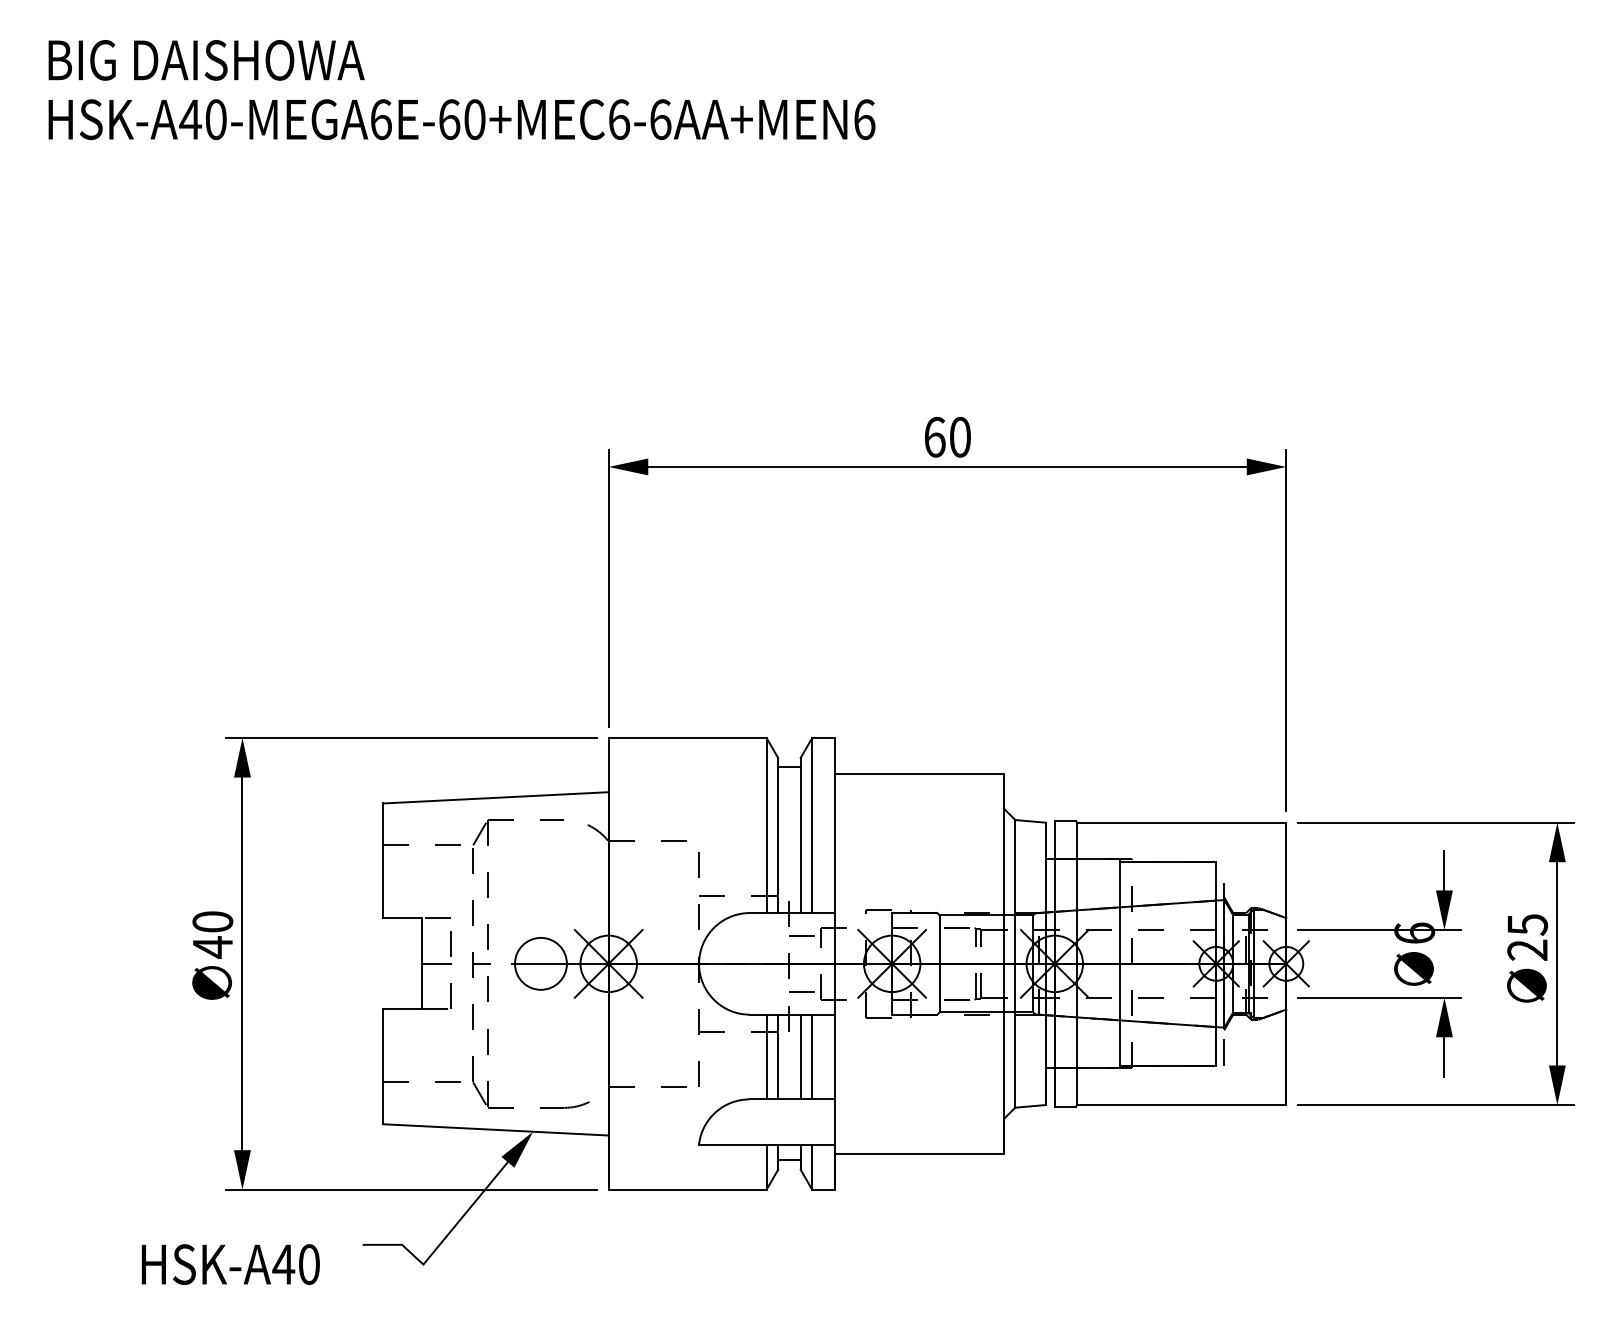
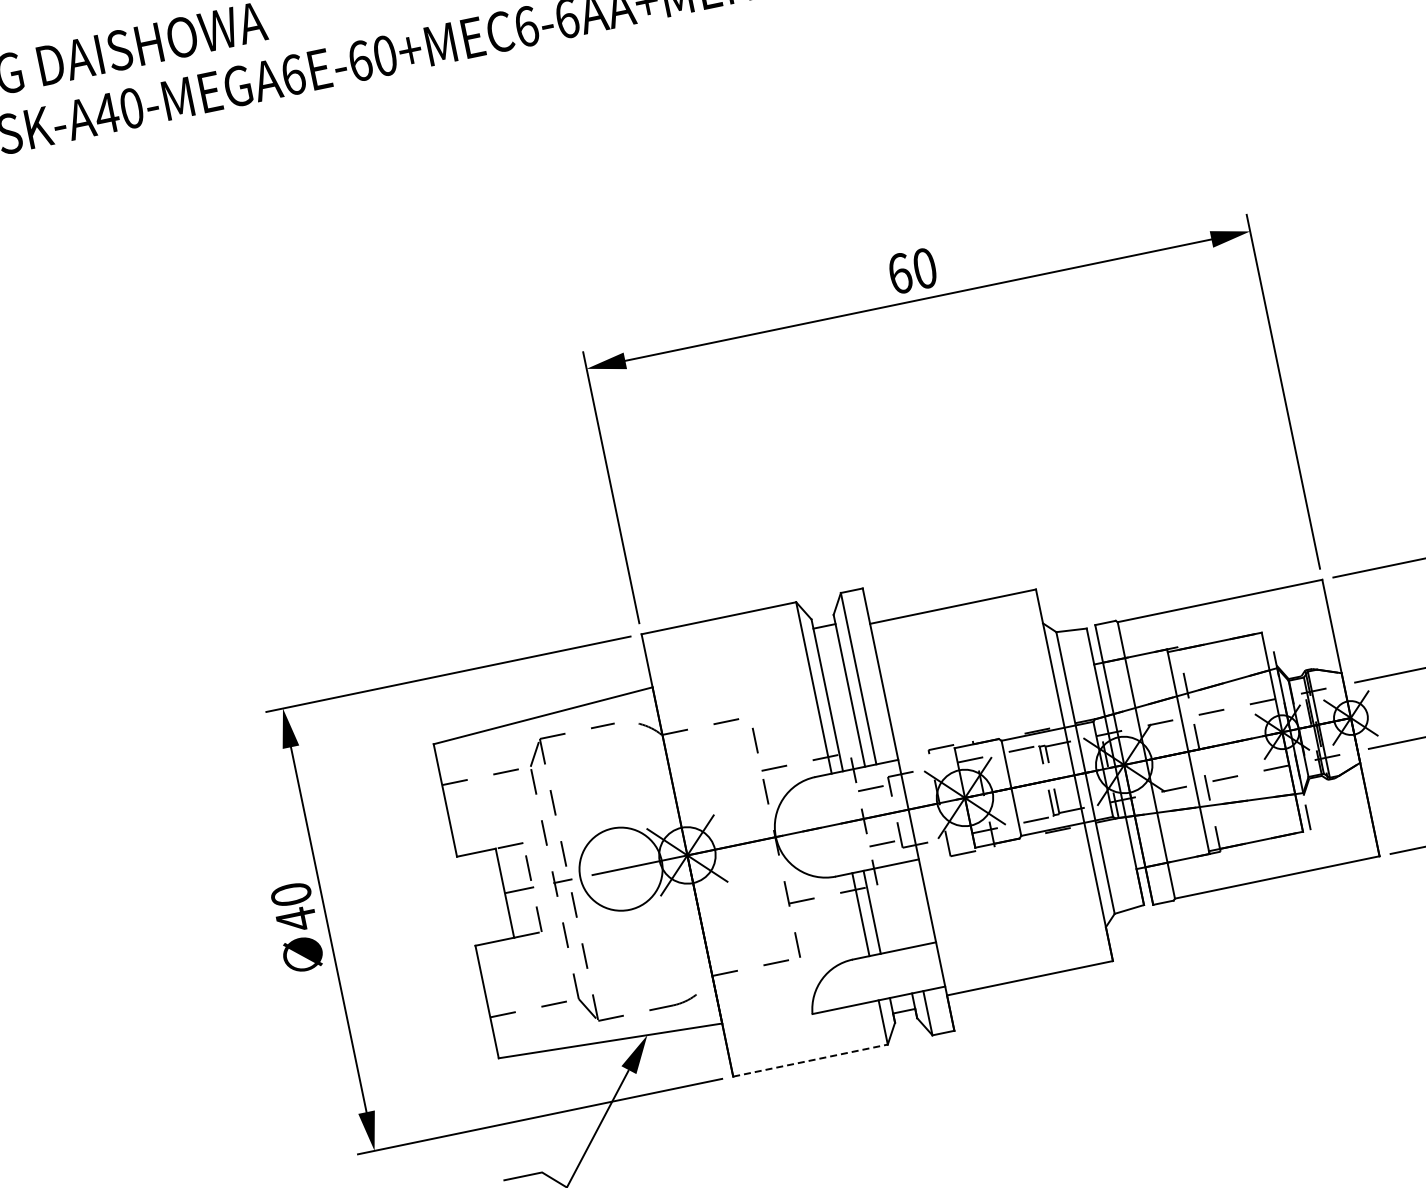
circle: (540, 963) -> (620, 868), size x1.6
line: (800, 1056) -> (893, 907), removed
line: (812, 1056) -> (905, 904), removed
line: (687, 1189) -> (810, 1060), solid -> dashed

